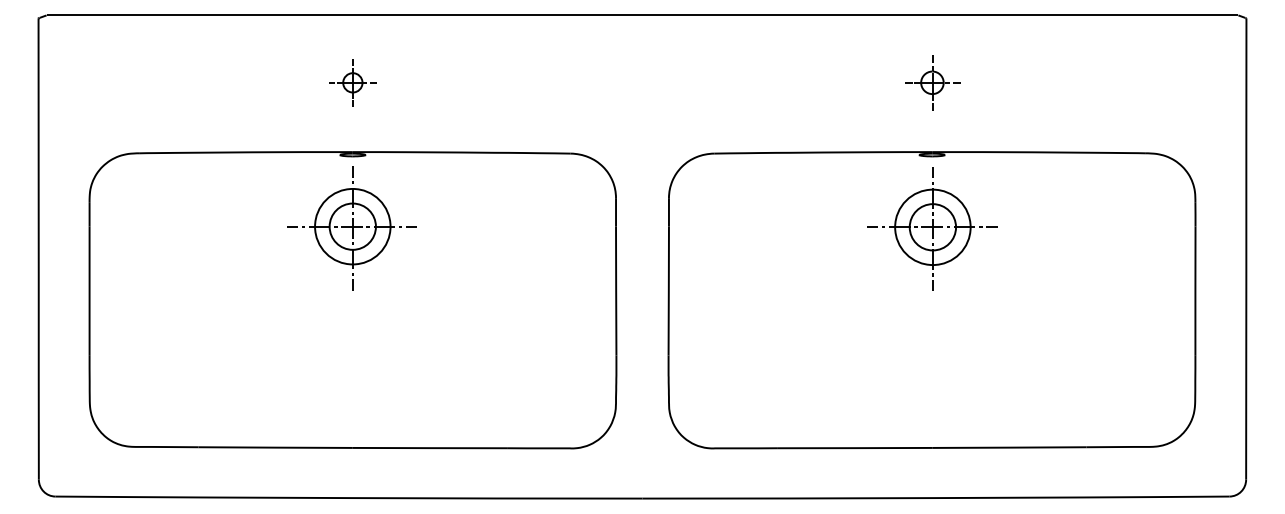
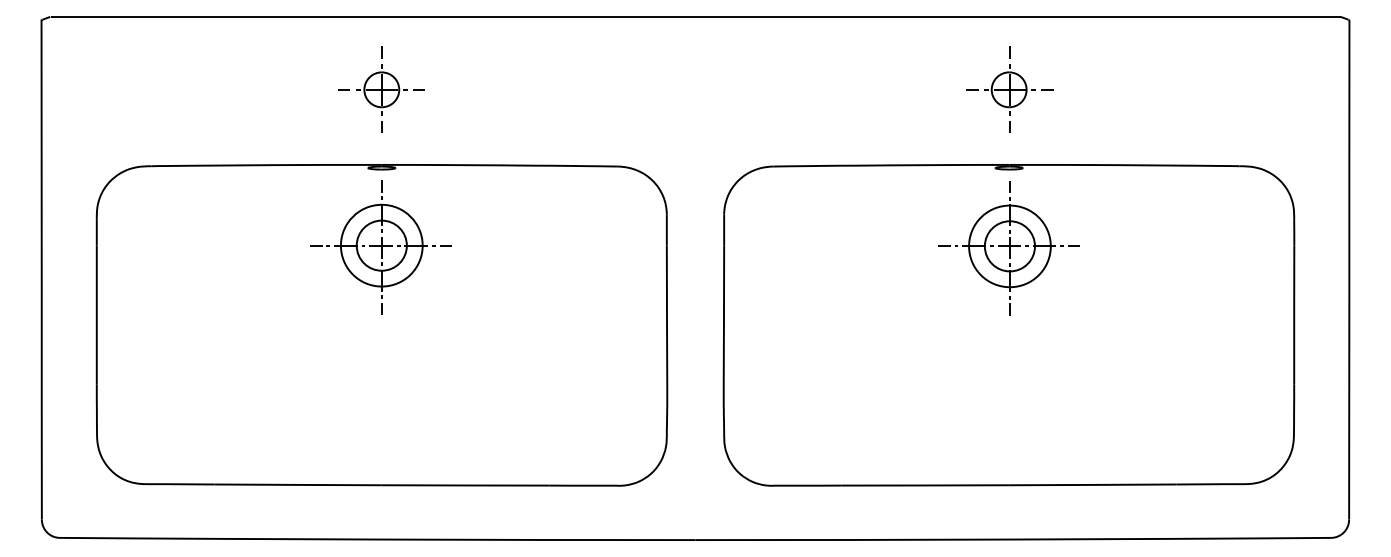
part: (352, 82) -> (381, 89), size x1.67
part: (932, 82) -> (1009, 89), size x1.43

